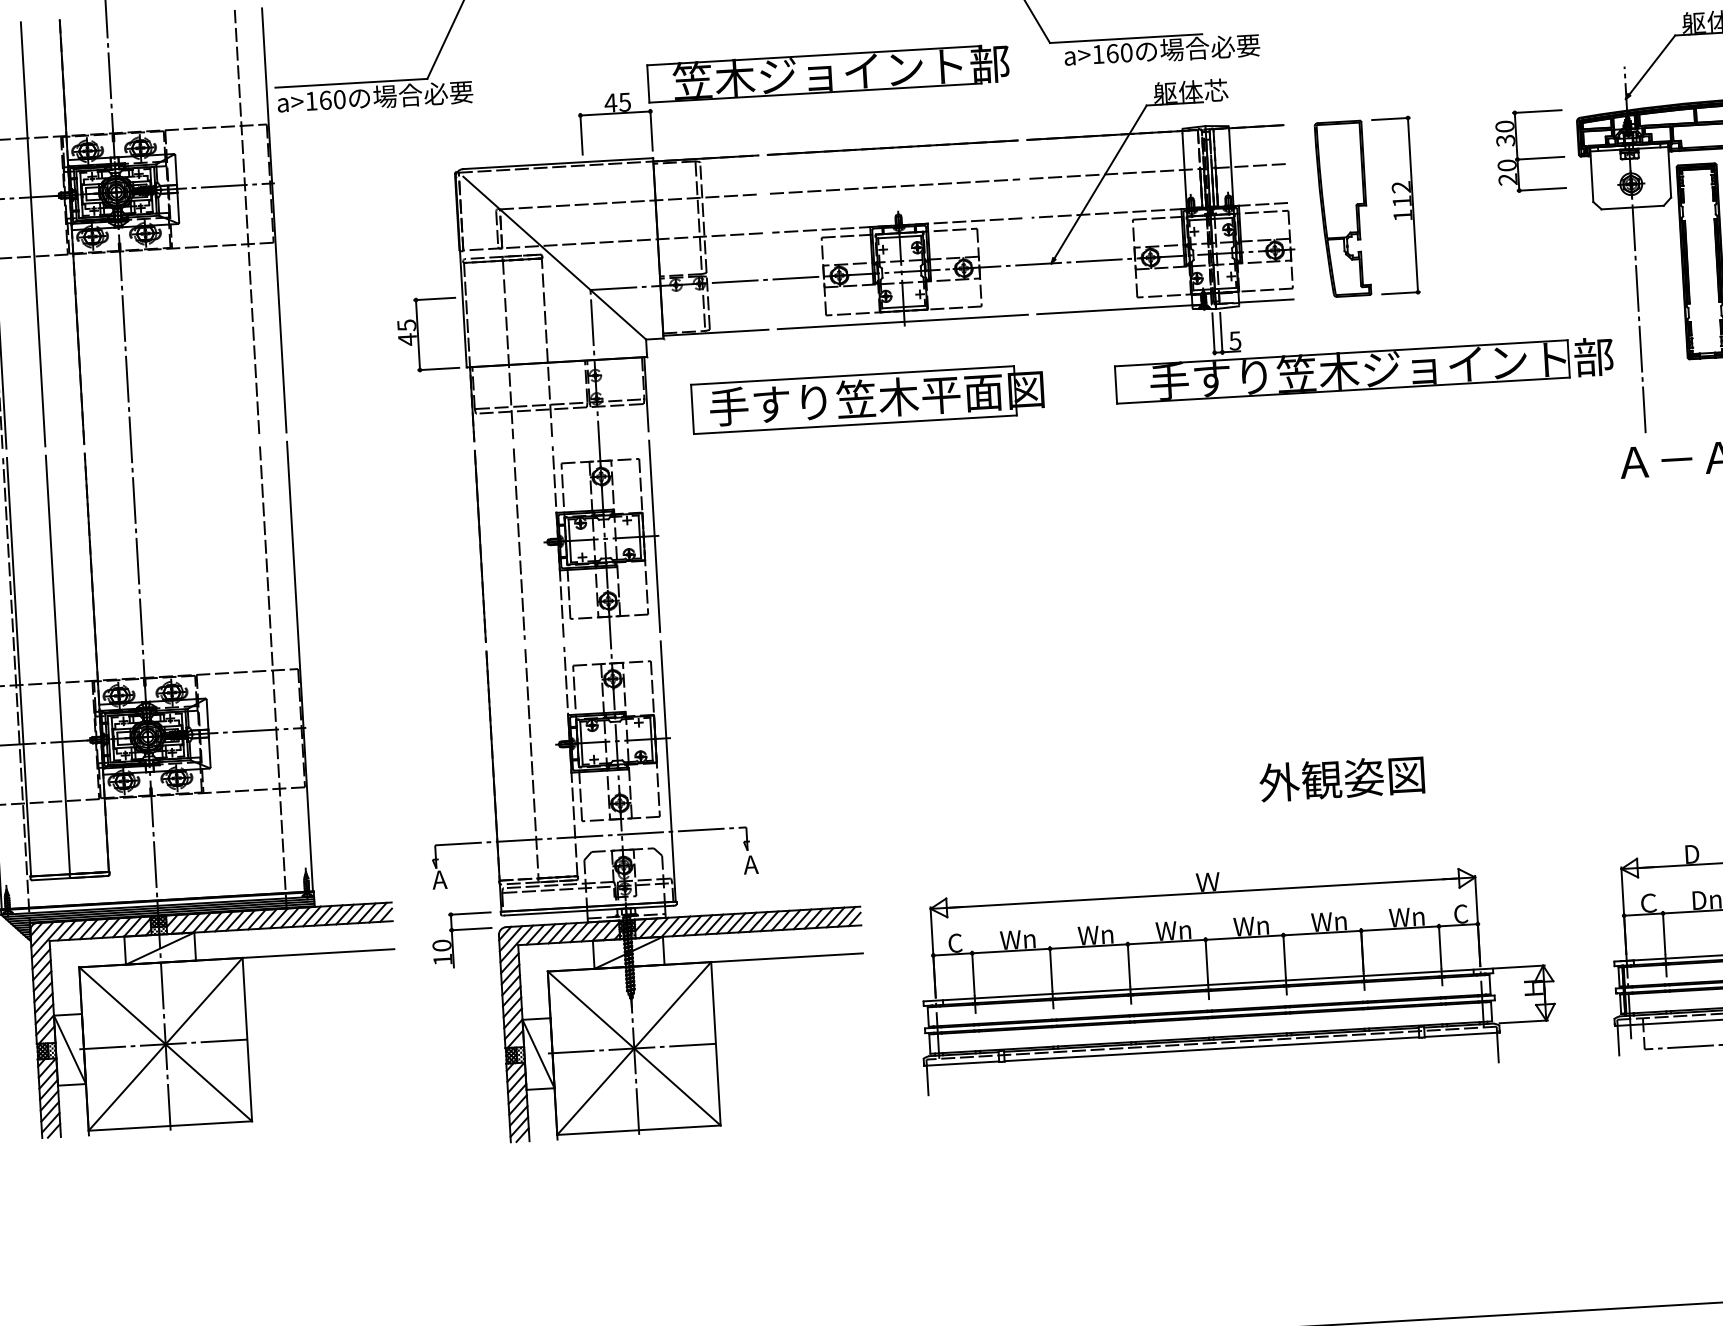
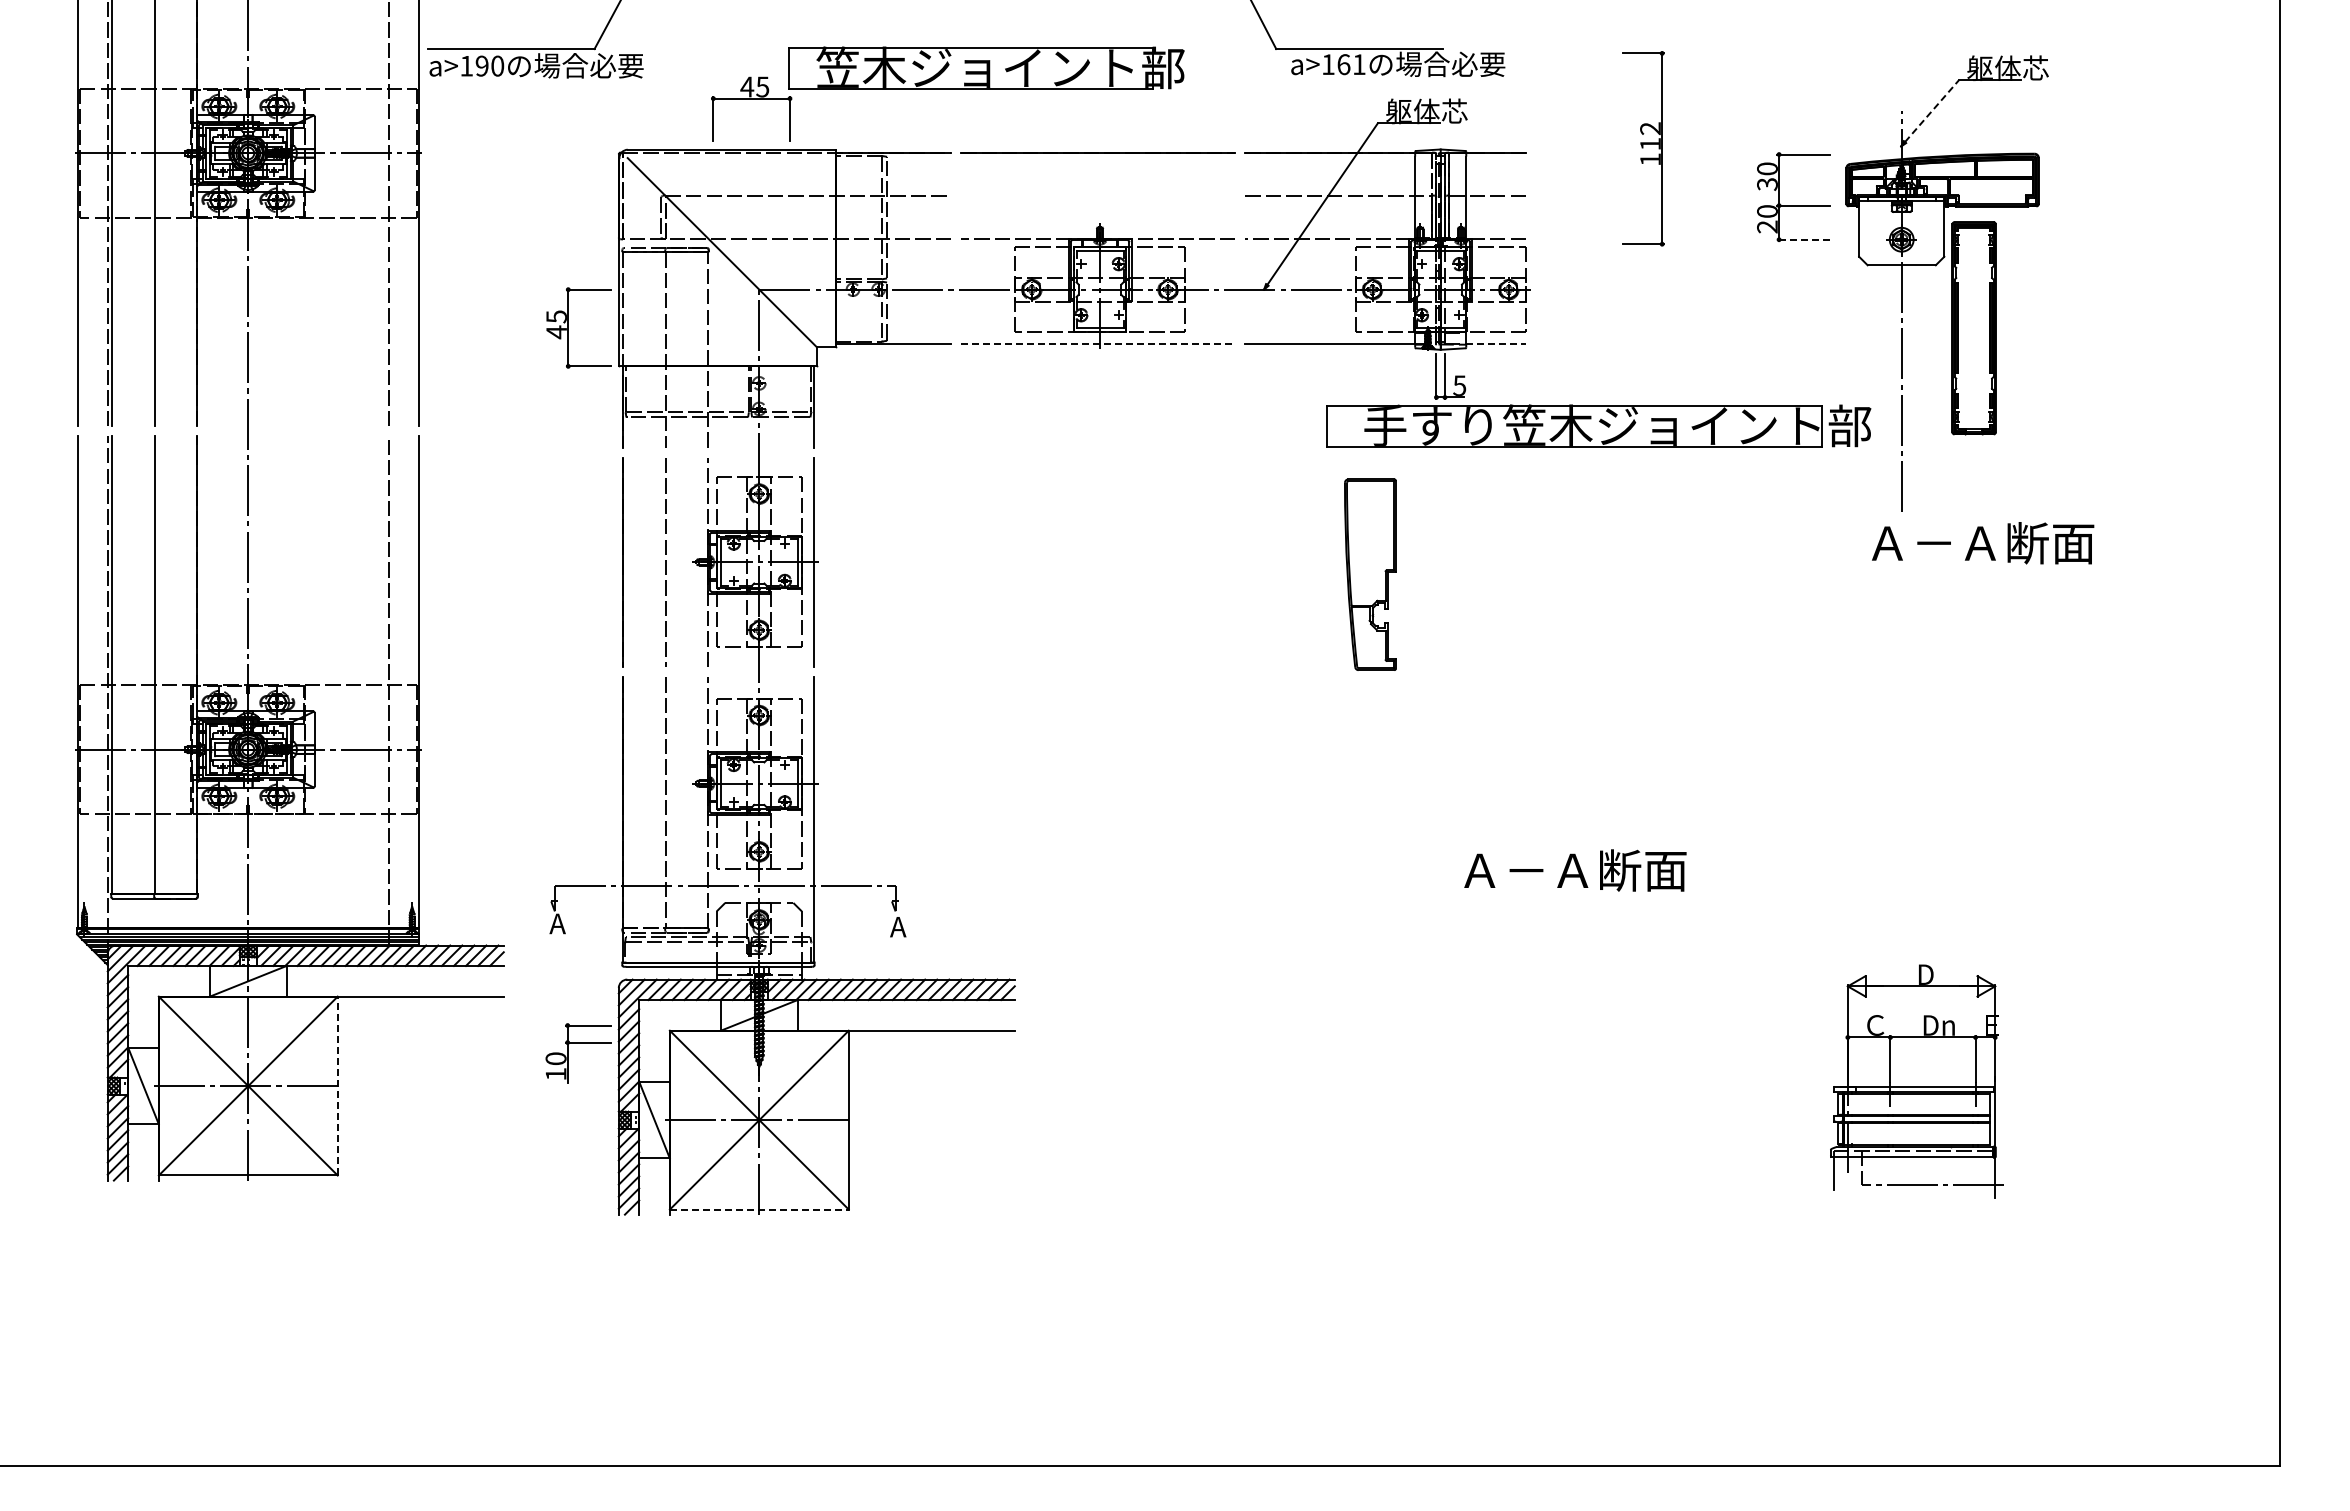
text: (1126, 52) -> (1359, 64), a>160 -> a>161
line: (1652, 64) -> (1932, 110), solid -> dashed
part: (794, 98) -> (947, 93), moved
text: (324, 99) -> (481, 65), a>160 -> a>190
line: (894, 186) -> (1097, 195), removed
line: (1541, 189) -> (1803, 239), solid -> dashed
part: (1395, 205) -> (1643, 148), moved
part: (1342, 208) -> (1370, 574), moved
line: (1266, 301) -> (1496, 344), solid -> dashed
line: (903, 322) -> (1098, 344), solid -> dashed
part: (867, 398) -> (1054, 425), removed
text: (1363, 777) -> (1572, 870), 外観姿図 -> Ａ－Ａ断面
part: (461, 930) -> (578, 1043), moved
part: (1235, 974) -> (1420, 1077), removed
line: (247, 1039) -> (337, 1085), solid -> dashed
line: (639, 1130) -> (759, 1209), solid -> dashed

